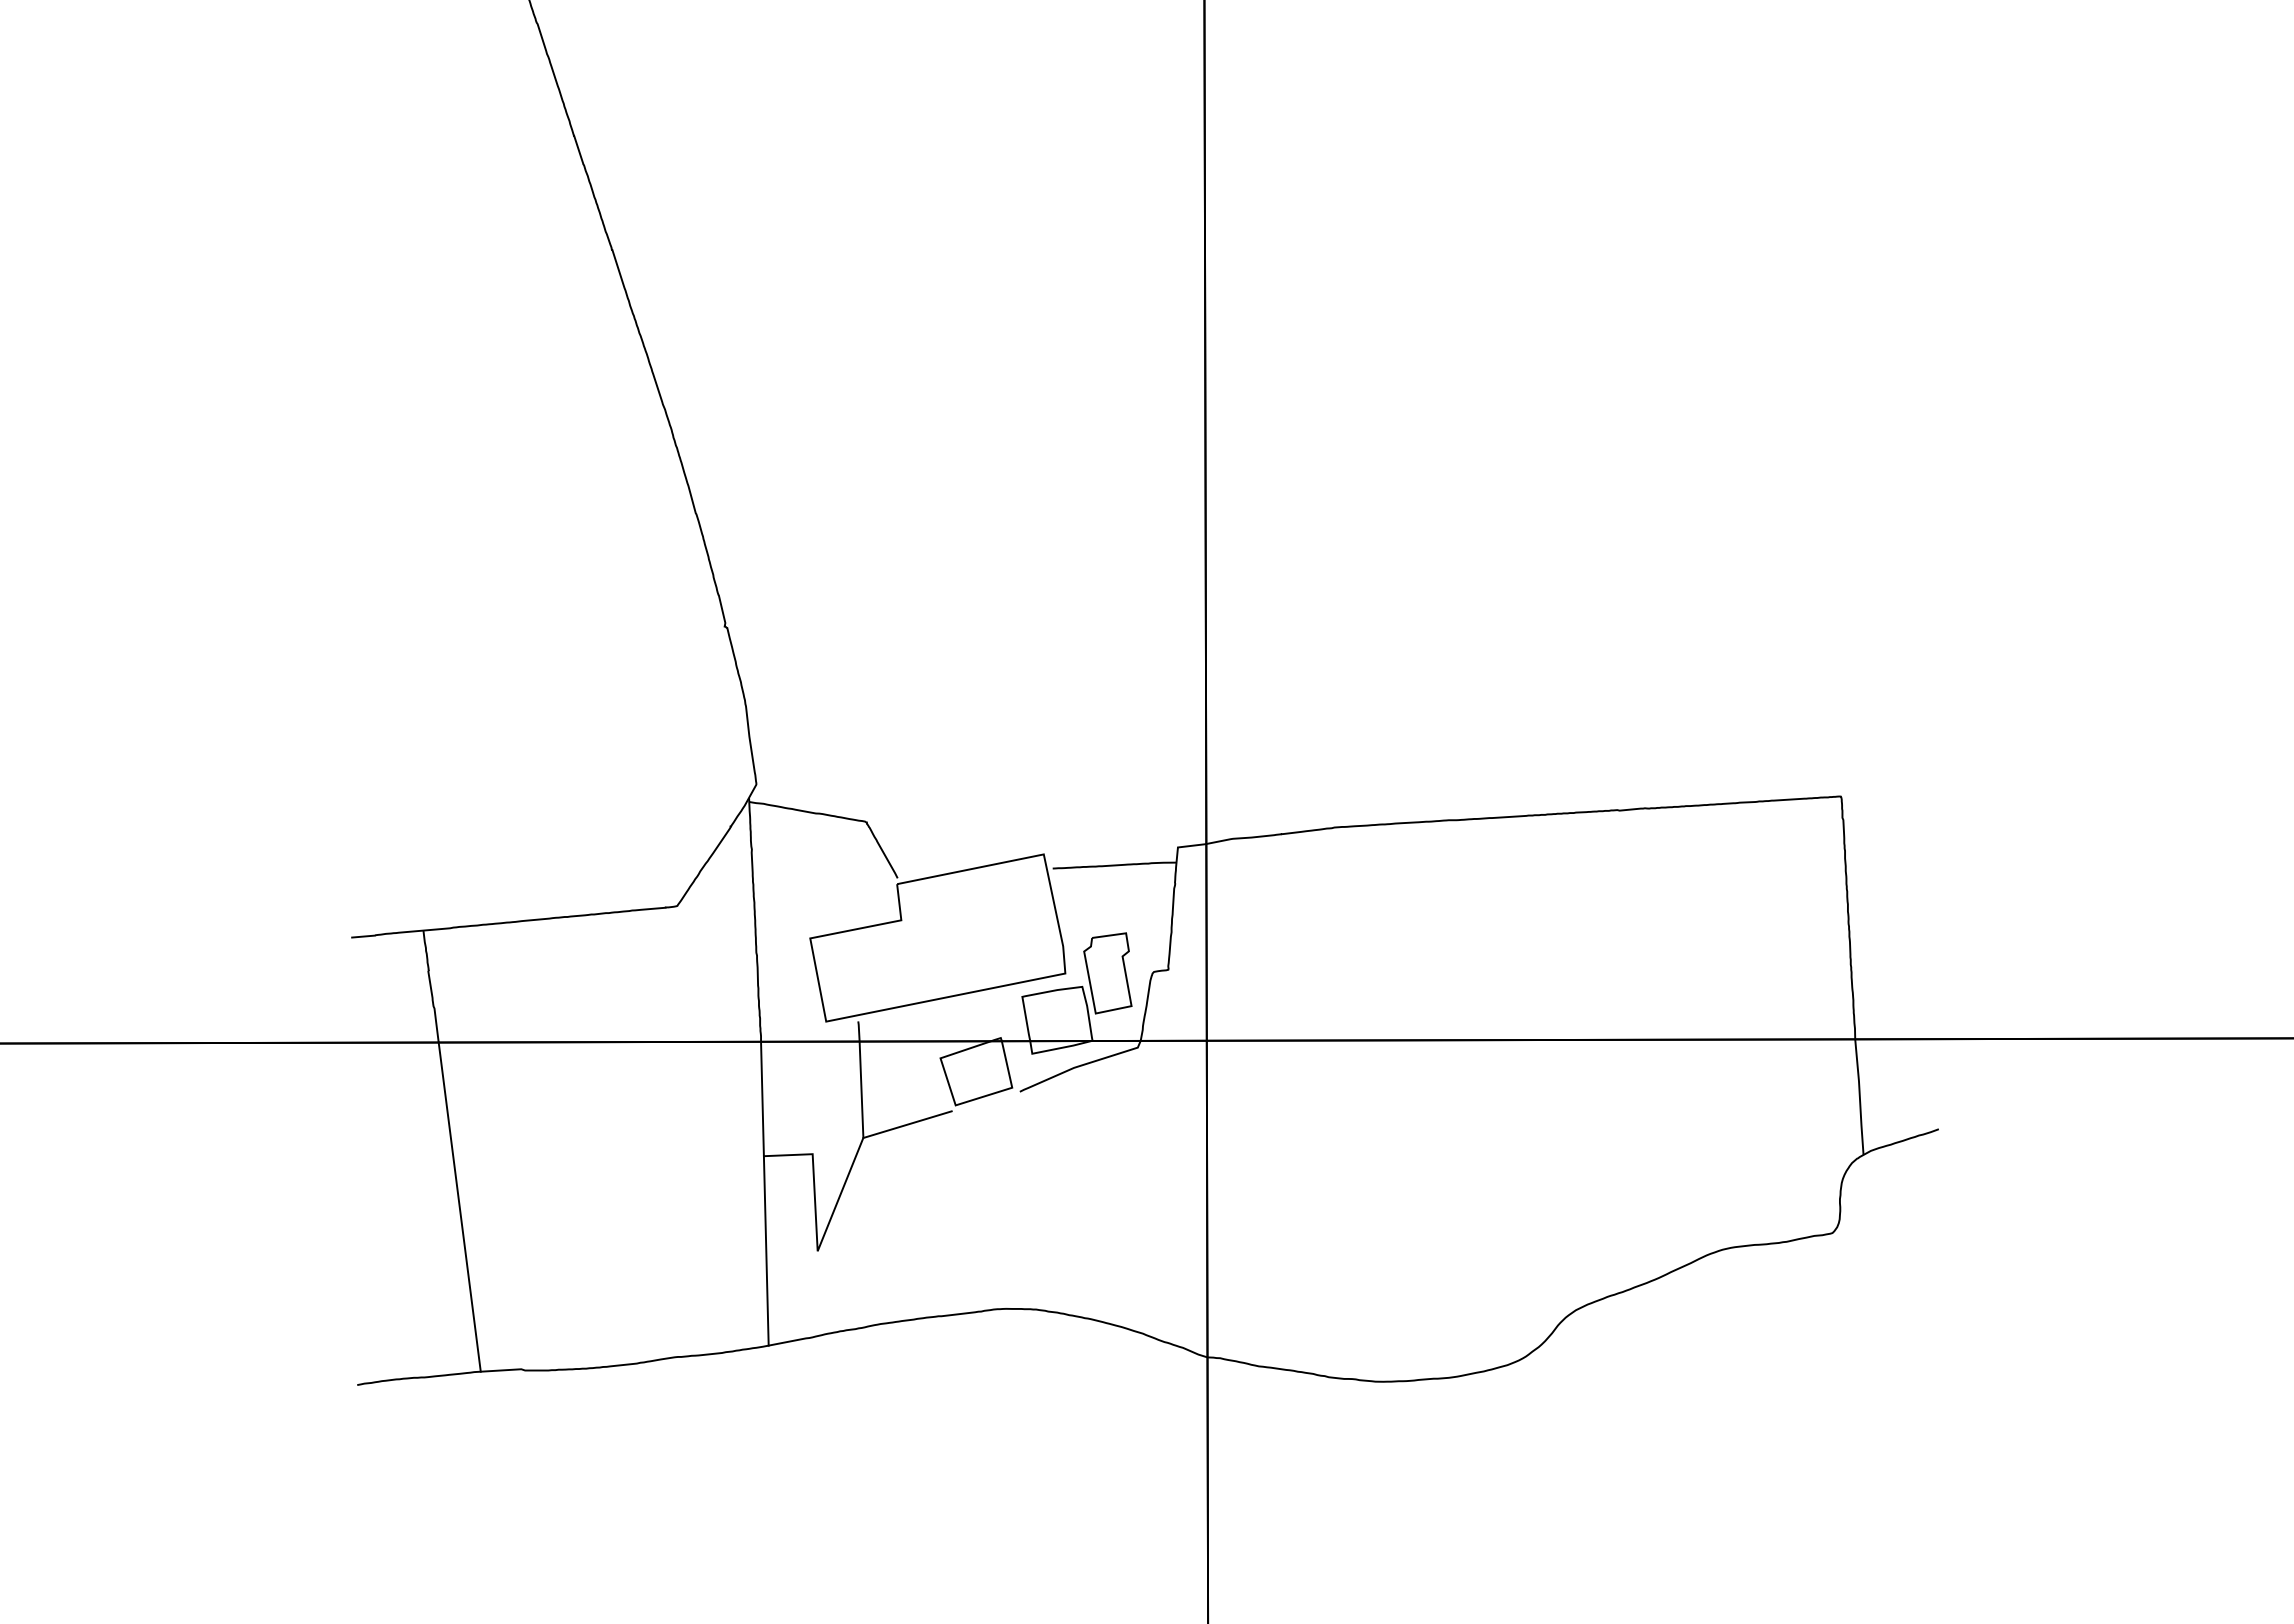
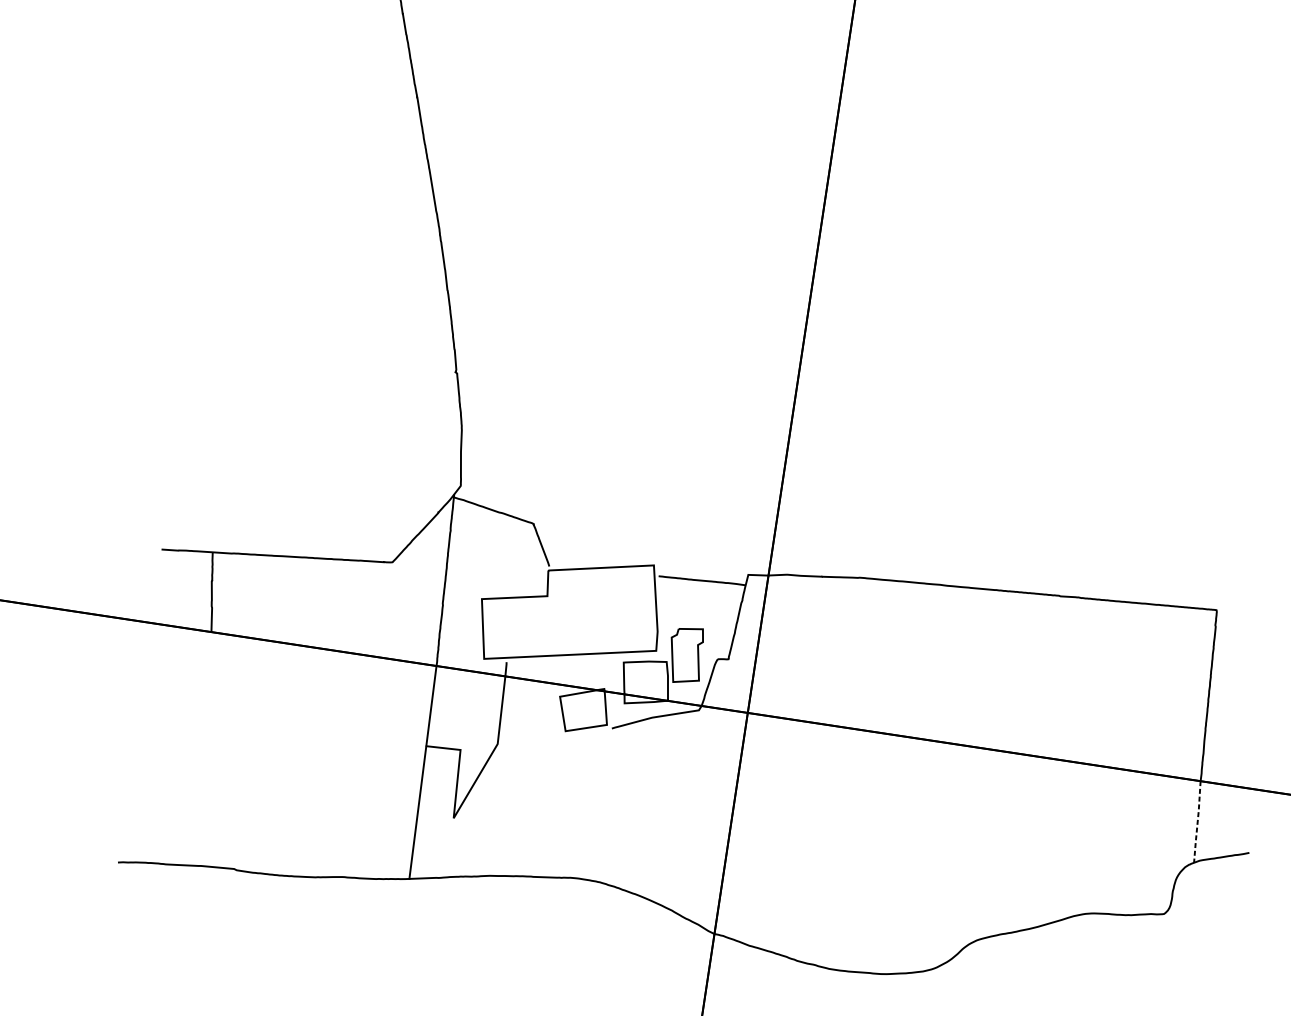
line: (1859, 1097) -> (1197, 822), solid -> dashed
line: (907, 1124) -> (529, 739), removed
line: (459, 1206) -> (208, 748), removed

